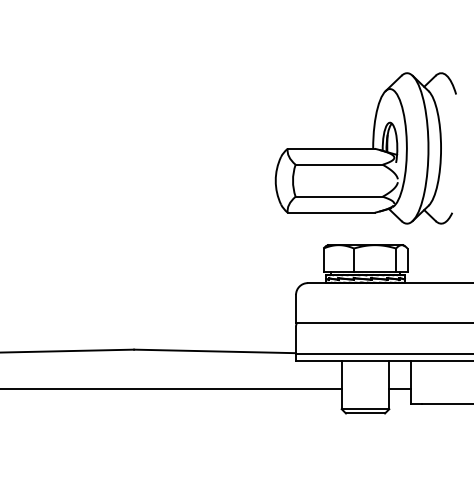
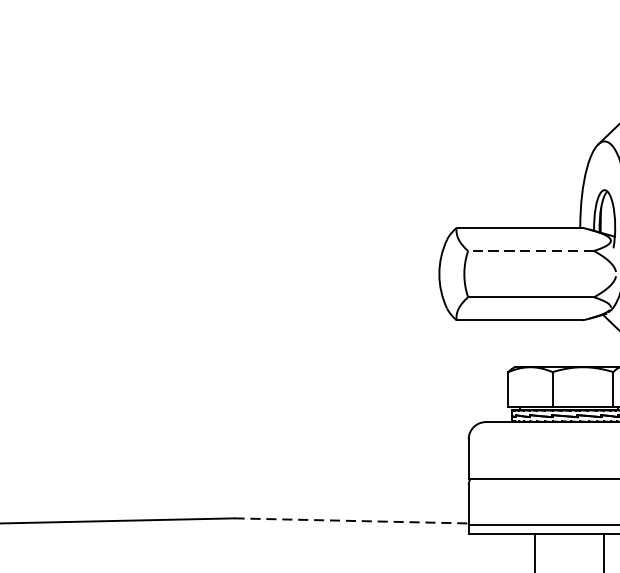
line: (339, 164) -> (531, 250), solid -> dashed
line: (215, 351) -> (352, 521), solid -> dashed

